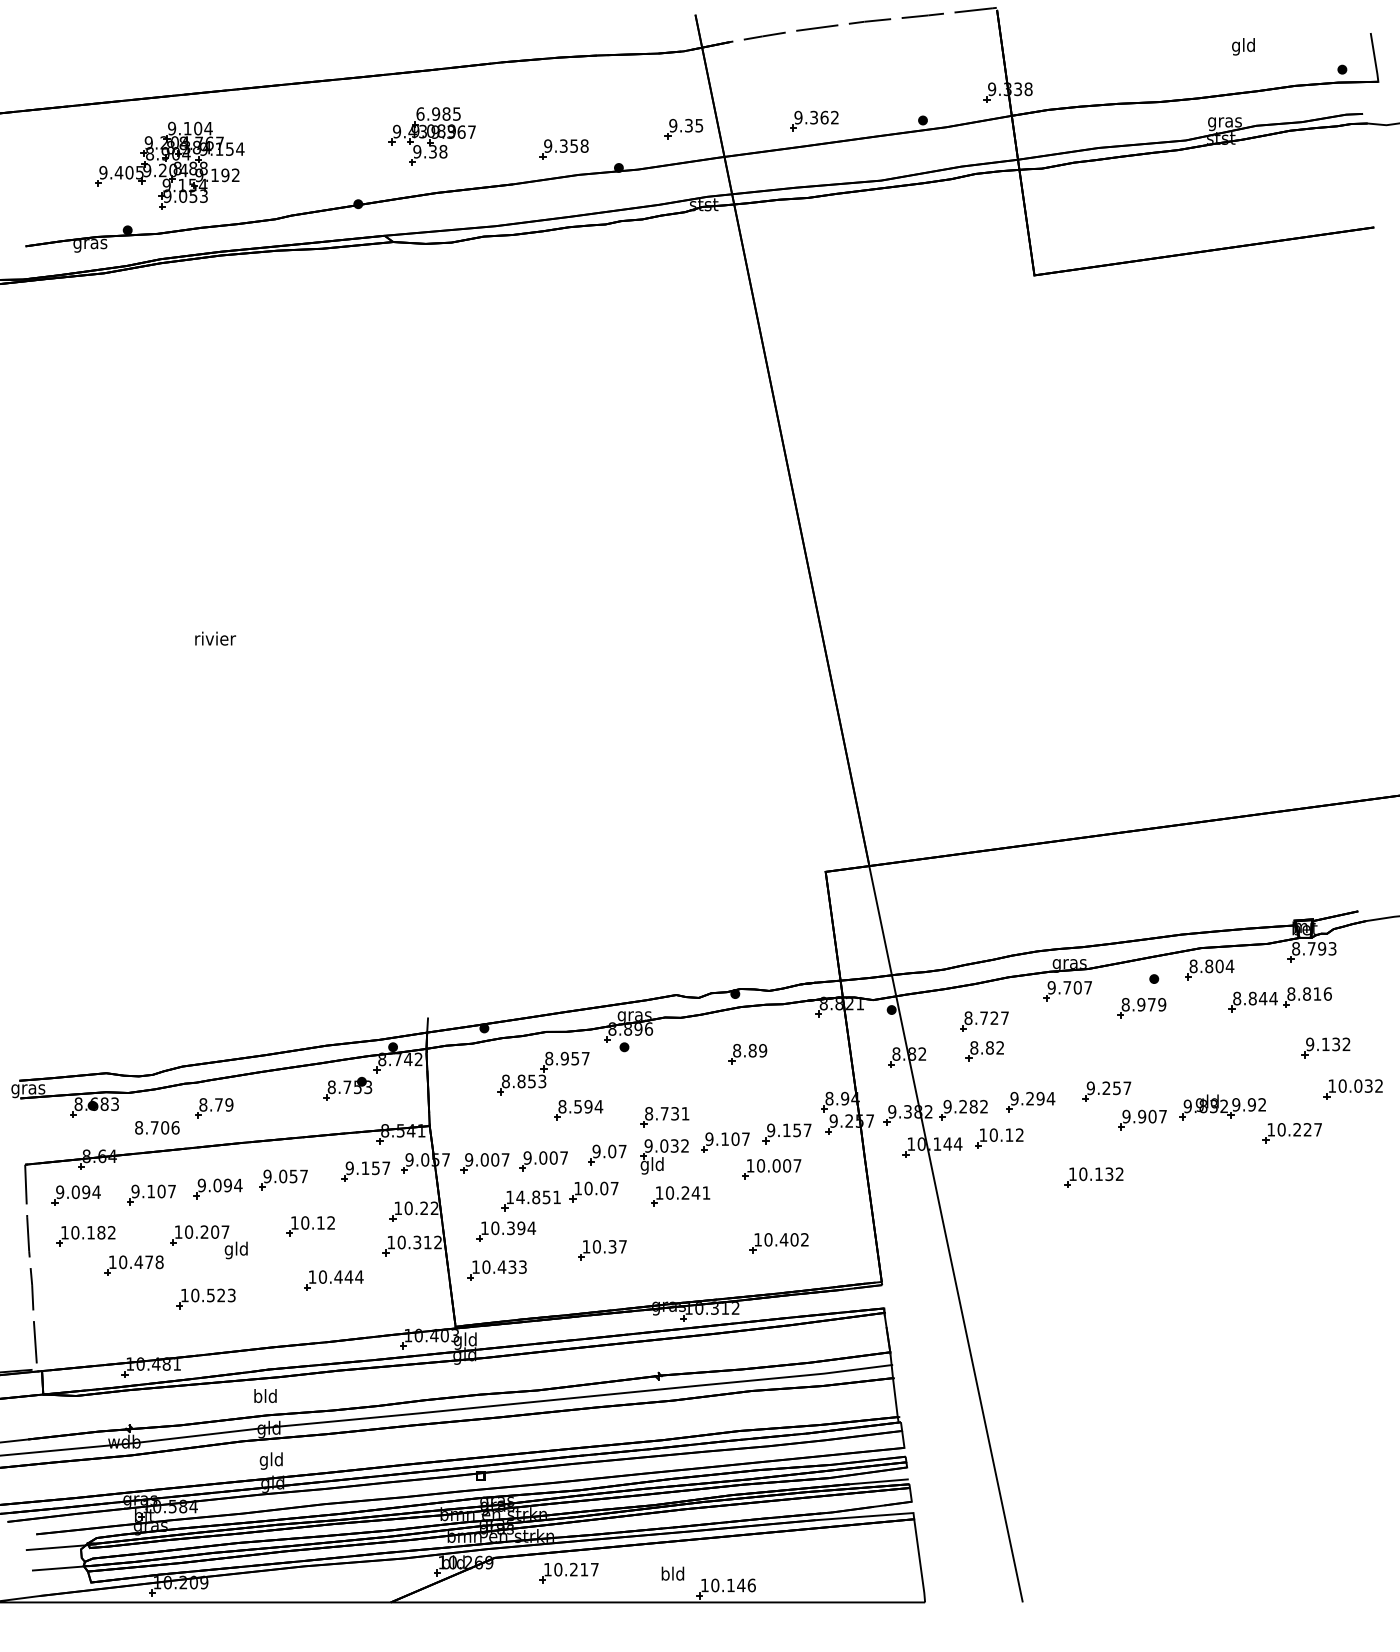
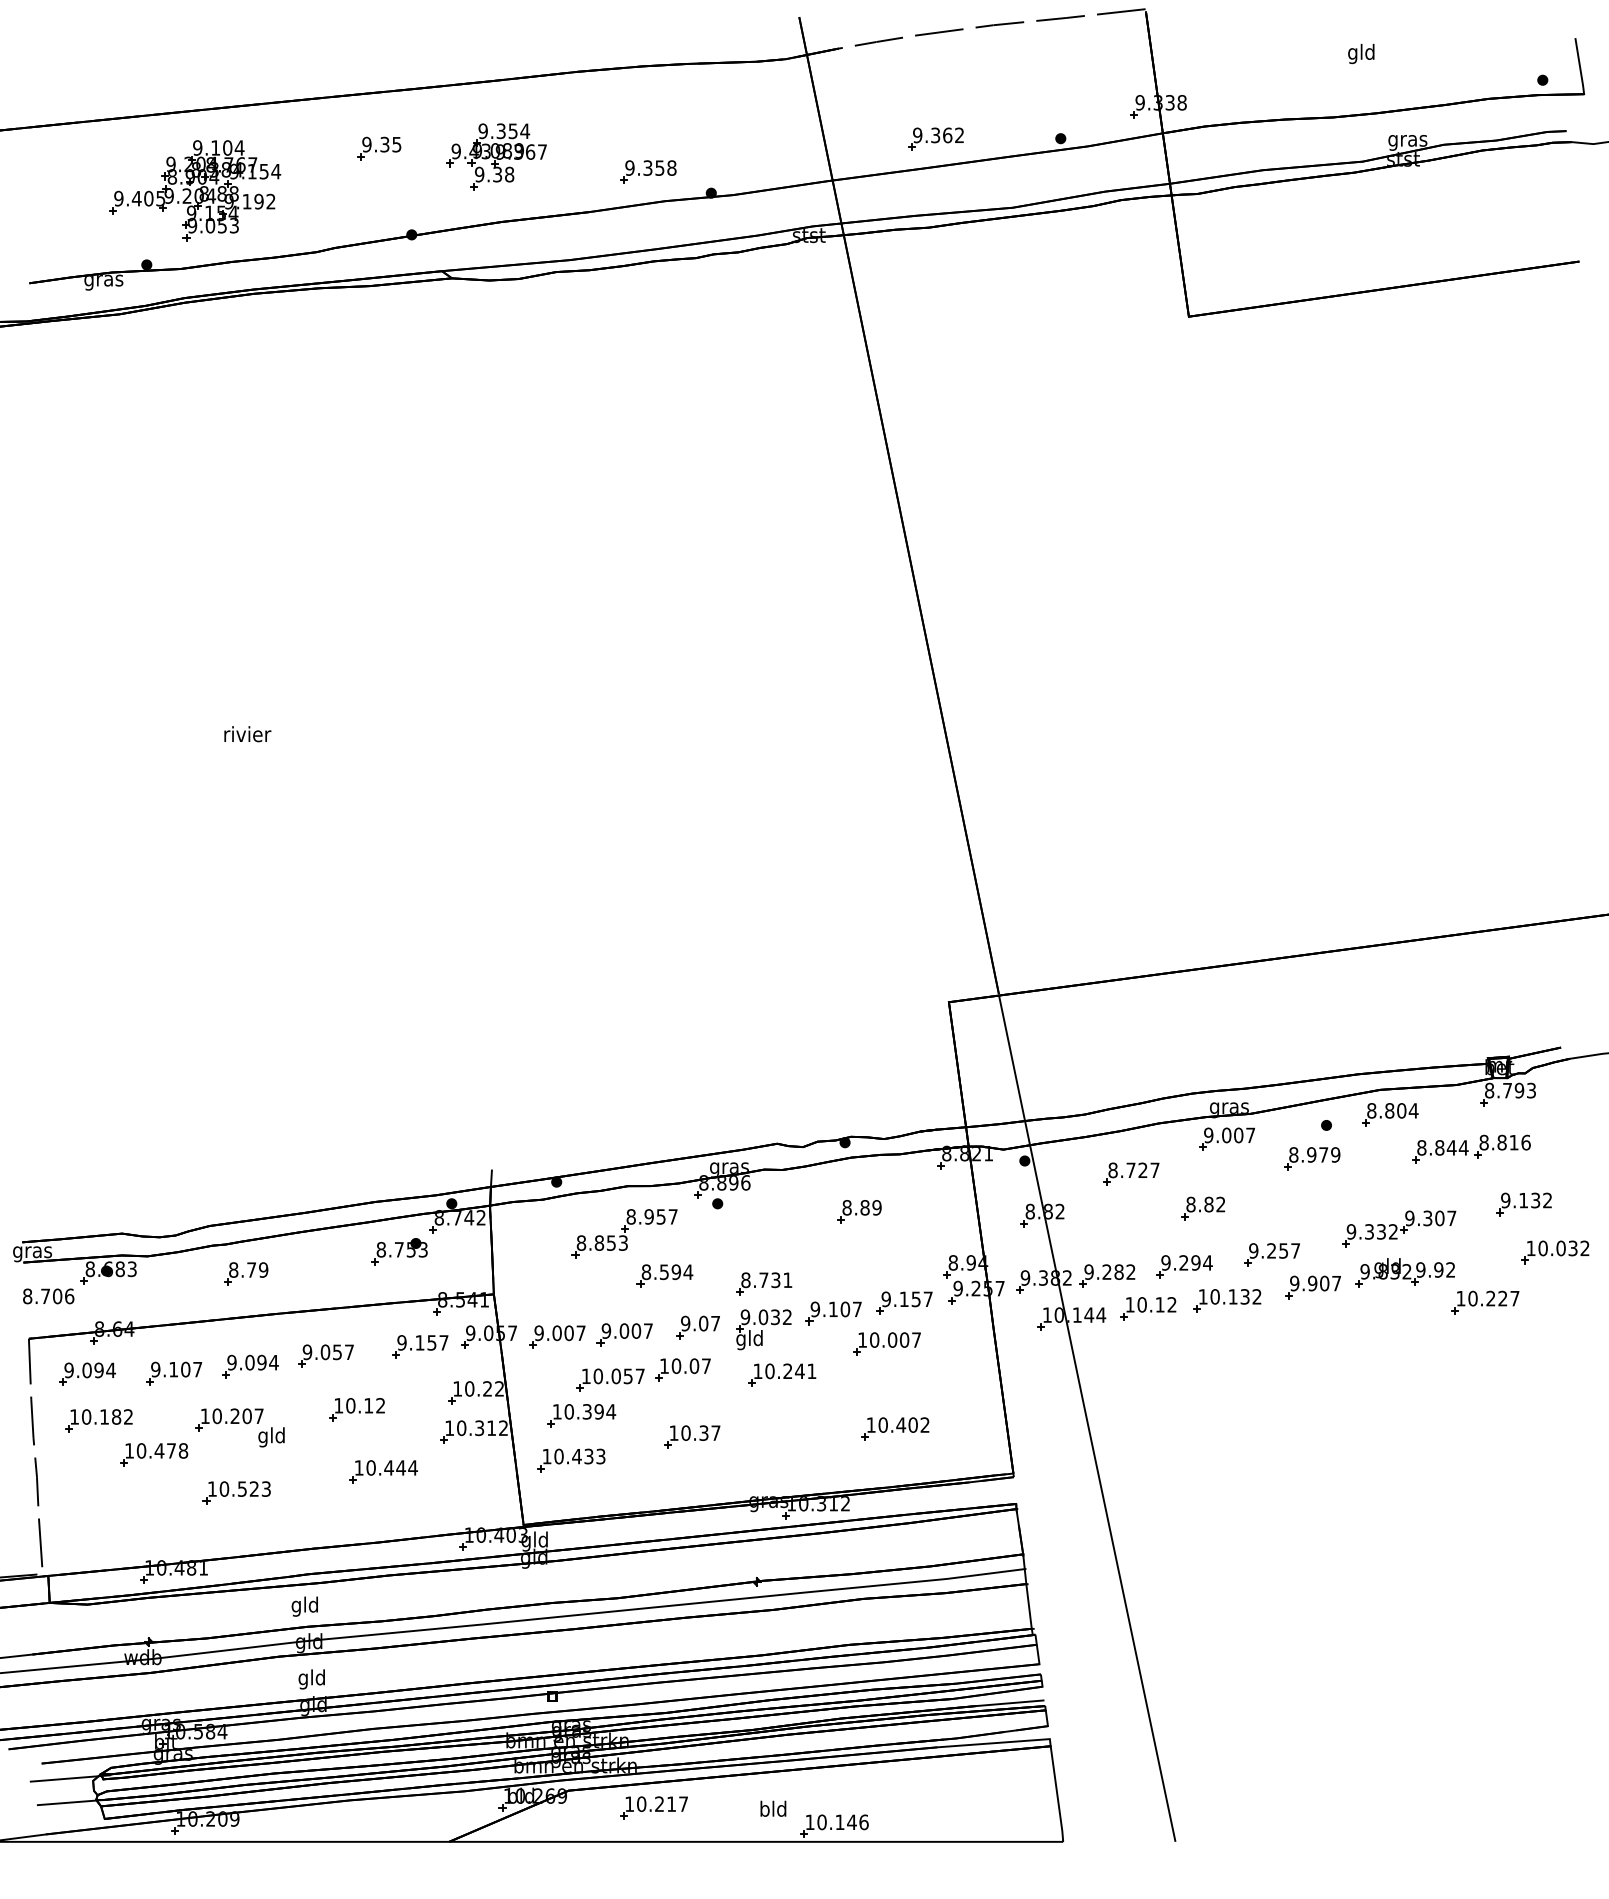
text: (1243, 46) -> (1361, 53), moved
text: (438, 113) -> (503, 130), 6.985 -> 9.354
part: (683, 128) -> (378, 147), moved
text: (1067, 987) -> (1226, 1135), 9.707 -> 9.007
part: (984, 1051) -> (1202, 1208), moved
part: (1216, 1069) -> (1398, 1229), added
text: (157, 1127) -> (48, 1296), moved
part: (1093, 1177) -> (1226, 1300), moved
text: (538, 1197) -> (618, 1376), 14.851 -> 10.057
text: (257, 1397) -> (295, 1606), bld -> gld

